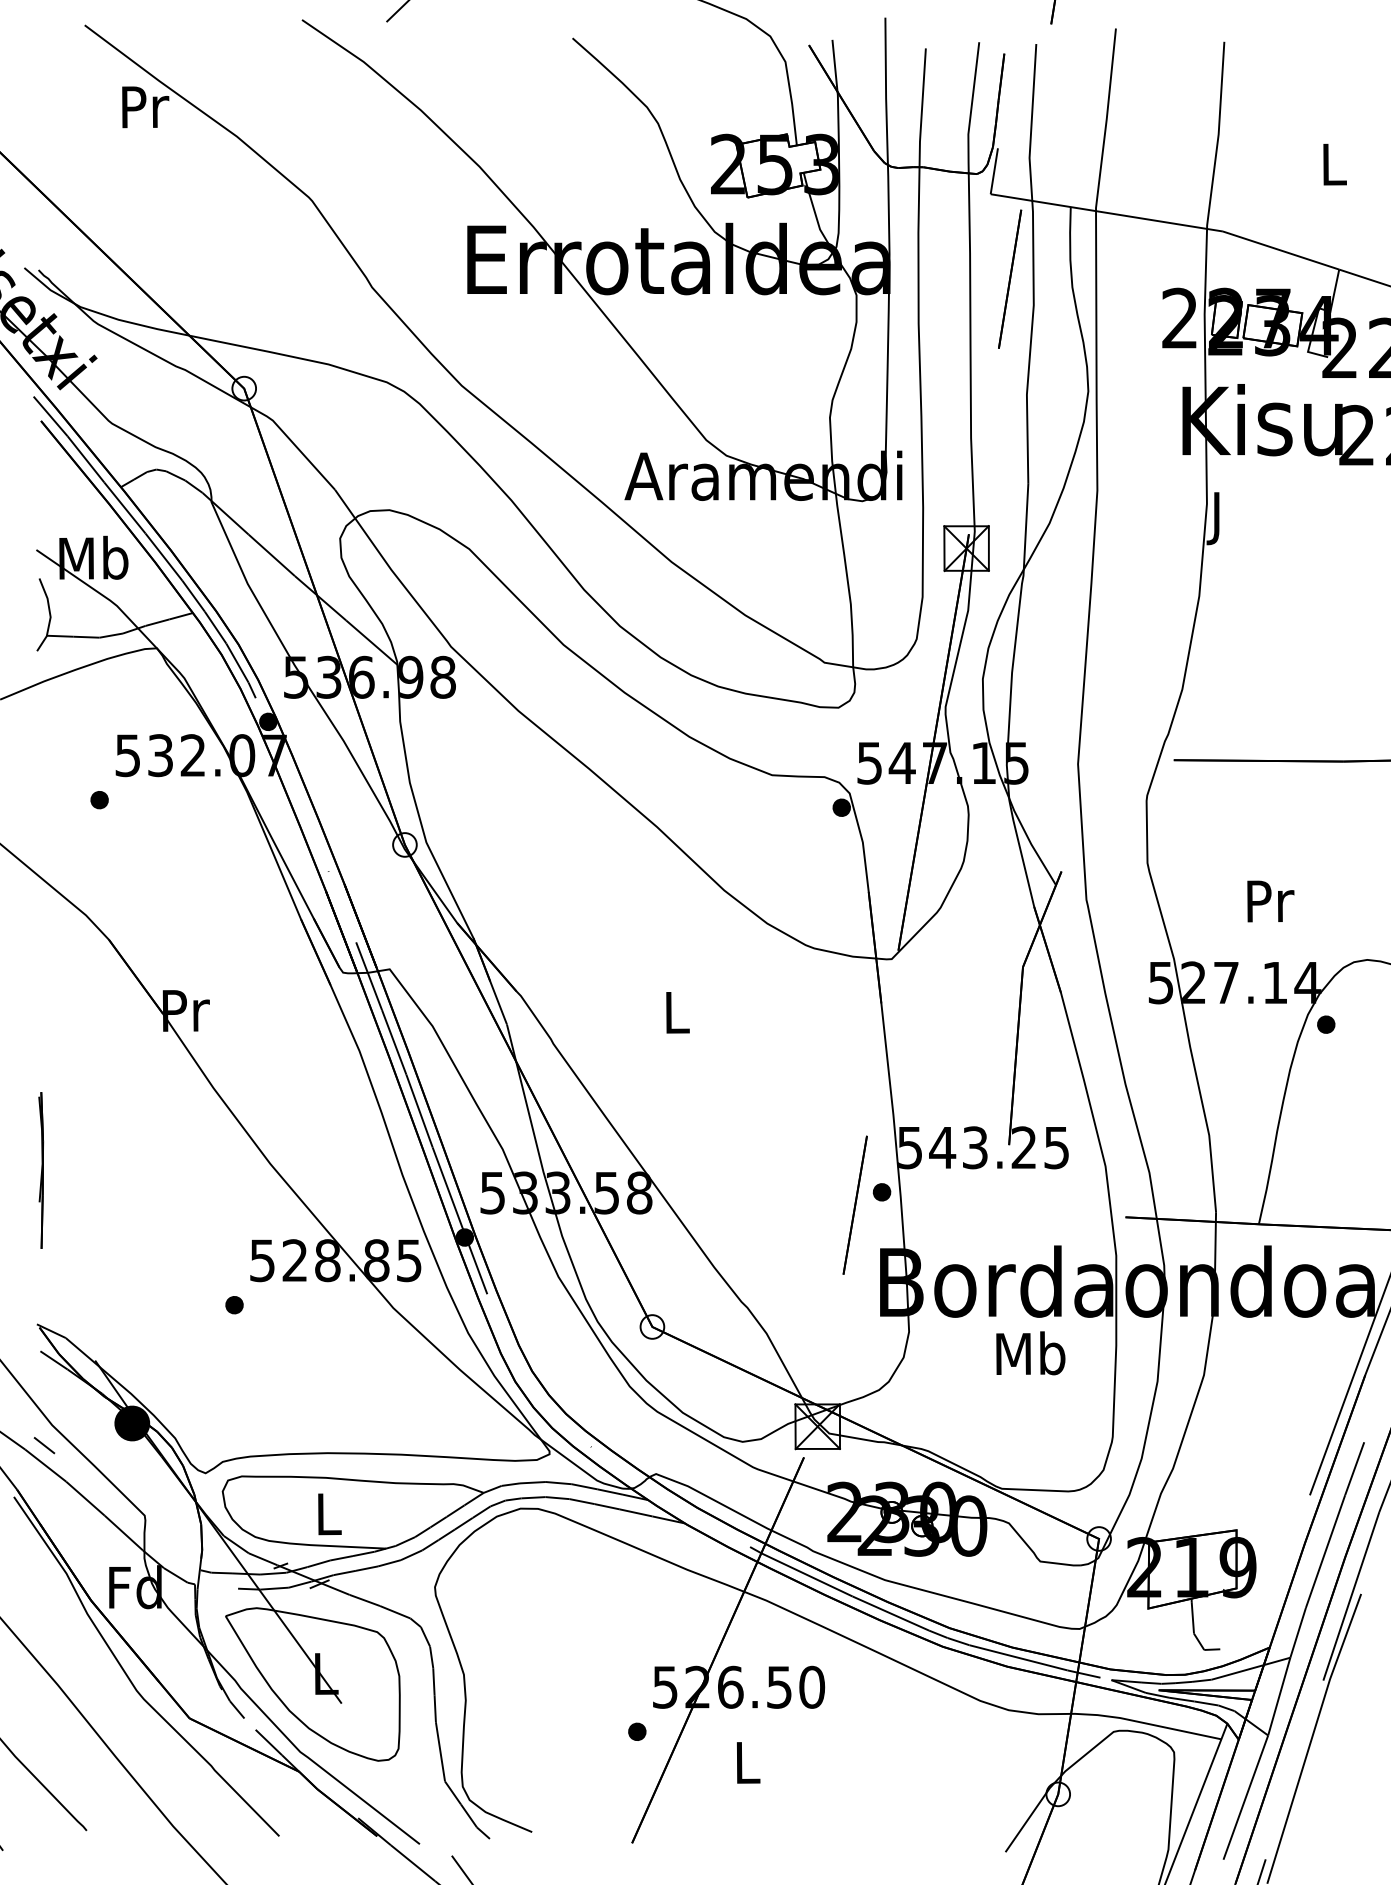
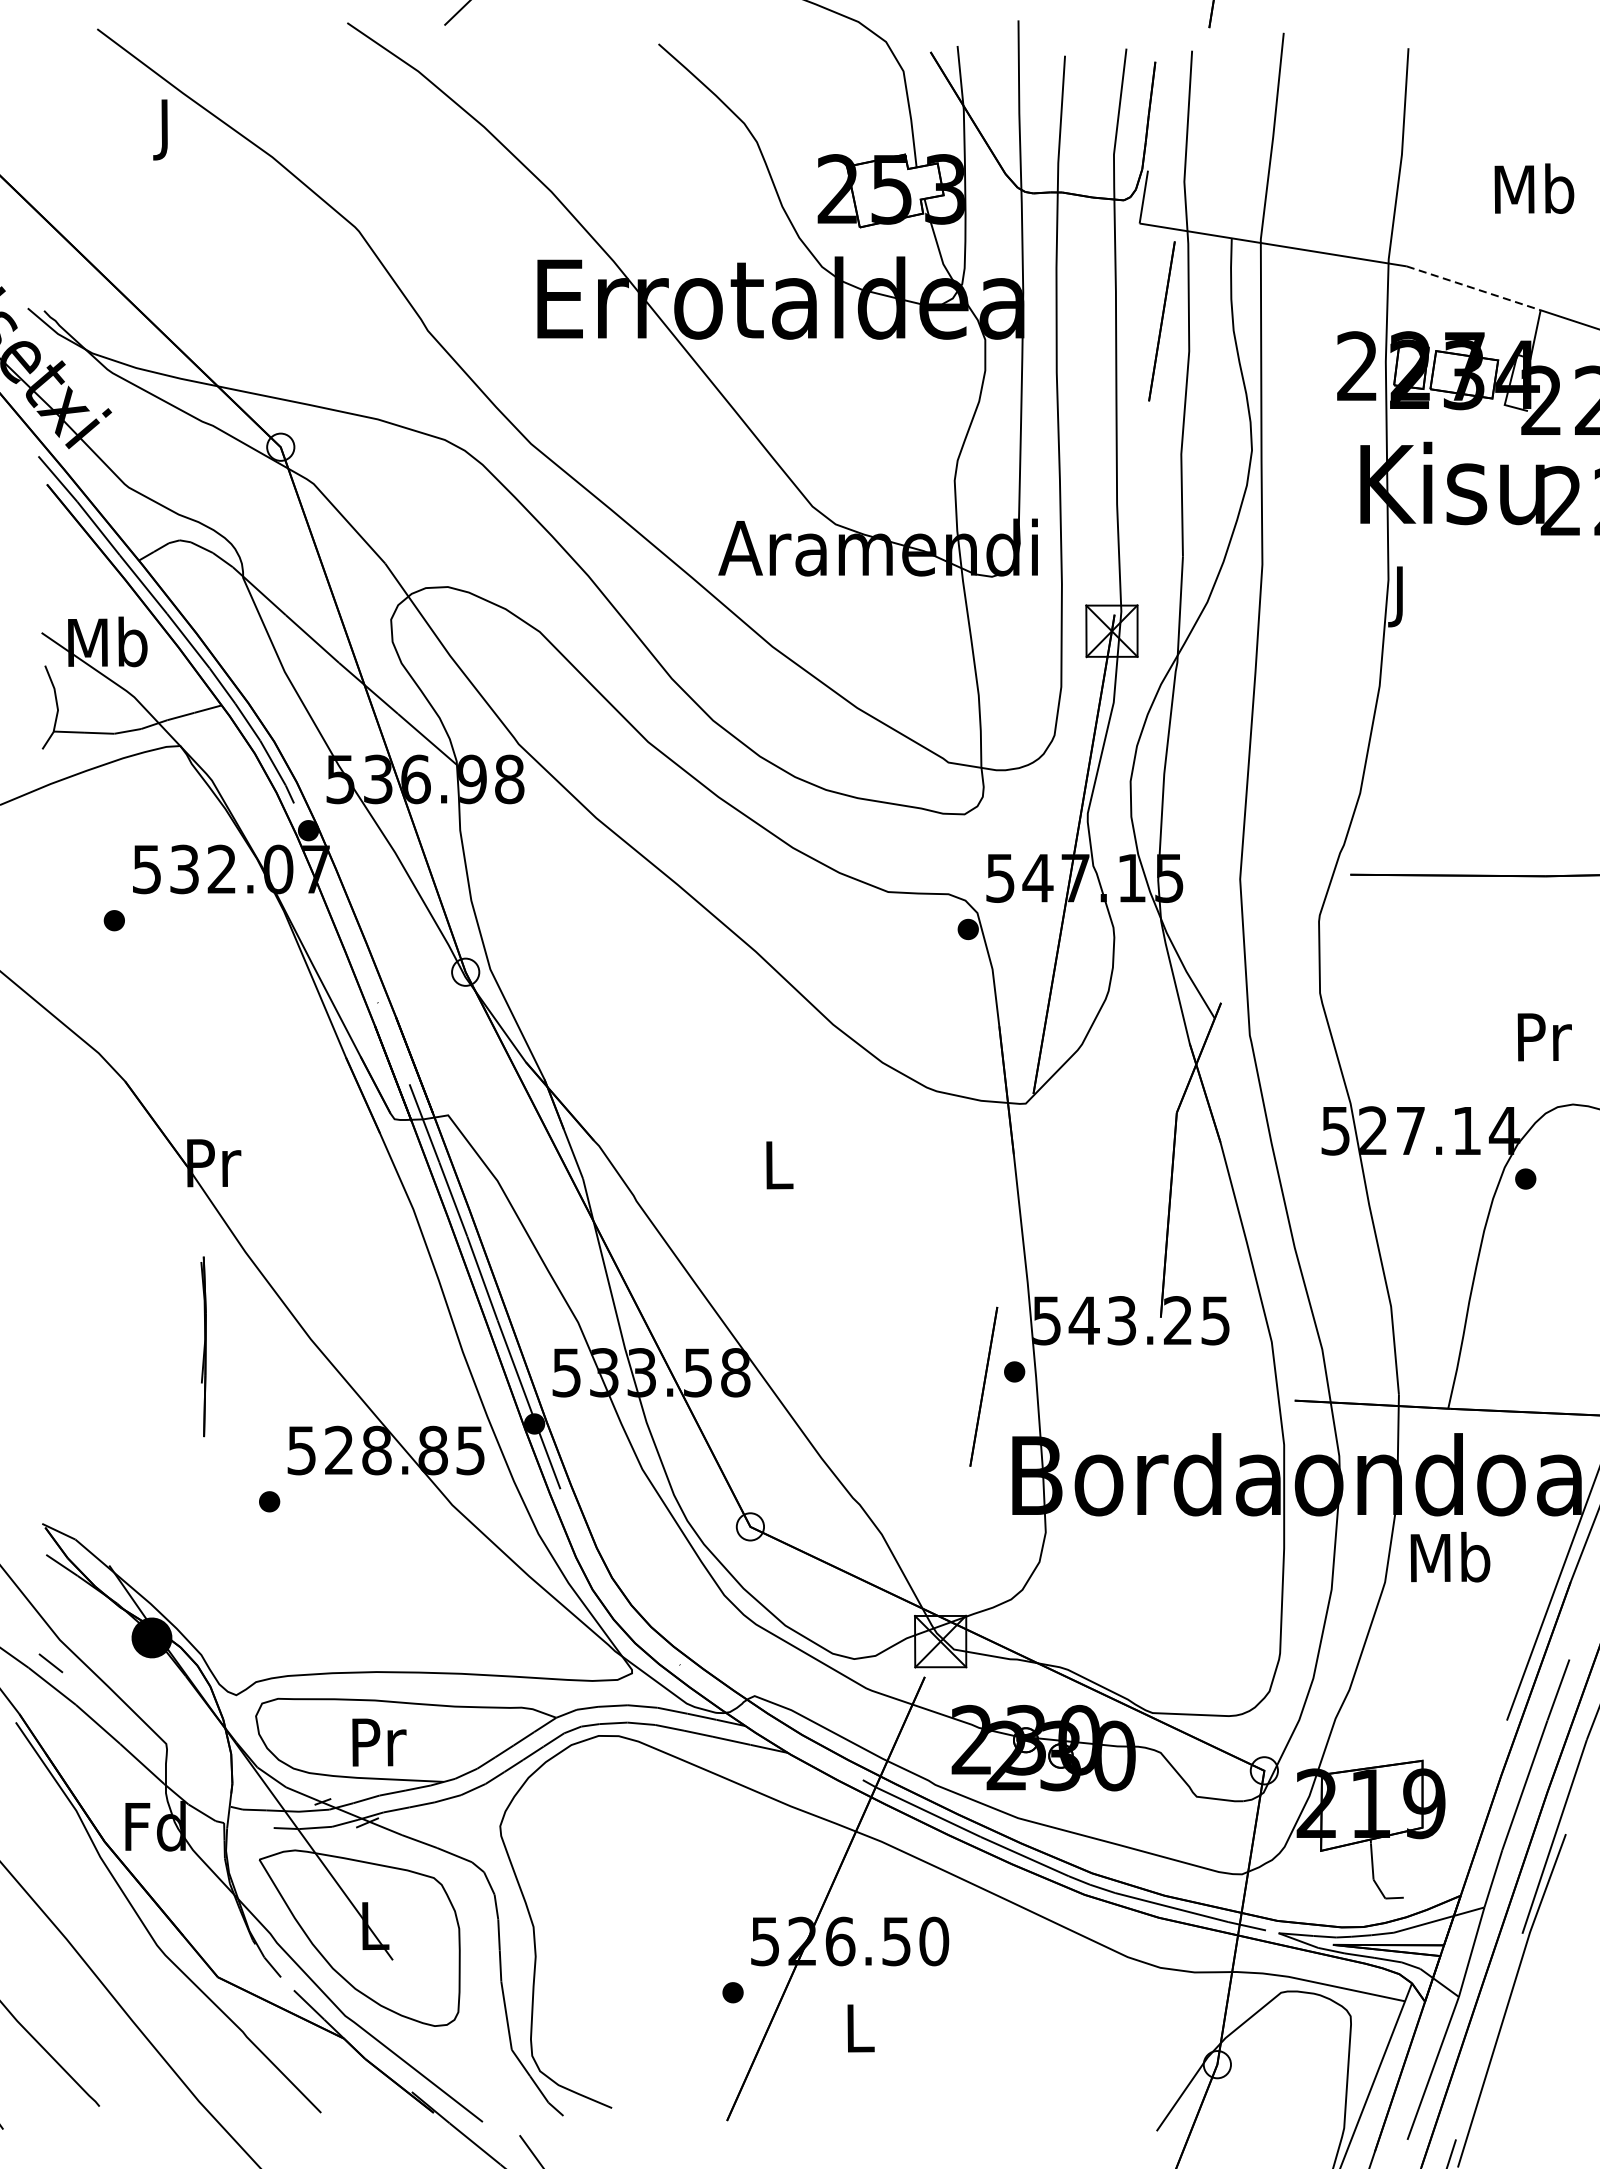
text: (145, 112) -> (167, 129), Pr -> J
text: (1333, 163) -> (1534, 188), L -> Mb
line: (1281, 250) -> (1474, 288), solid -> dashed
text: (1270, 901) -> (1544, 1037), moved
part: (41, 1170) -> (203, 1346), moved
text: (1030, 1353) -> (1450, 1557), moved
text: (329, 1514) -> (378, 1742), L -> Pr

